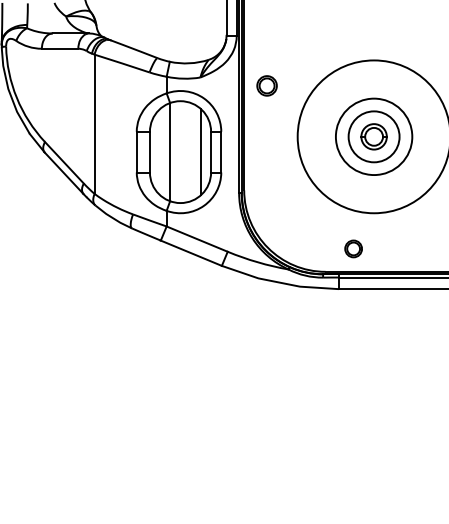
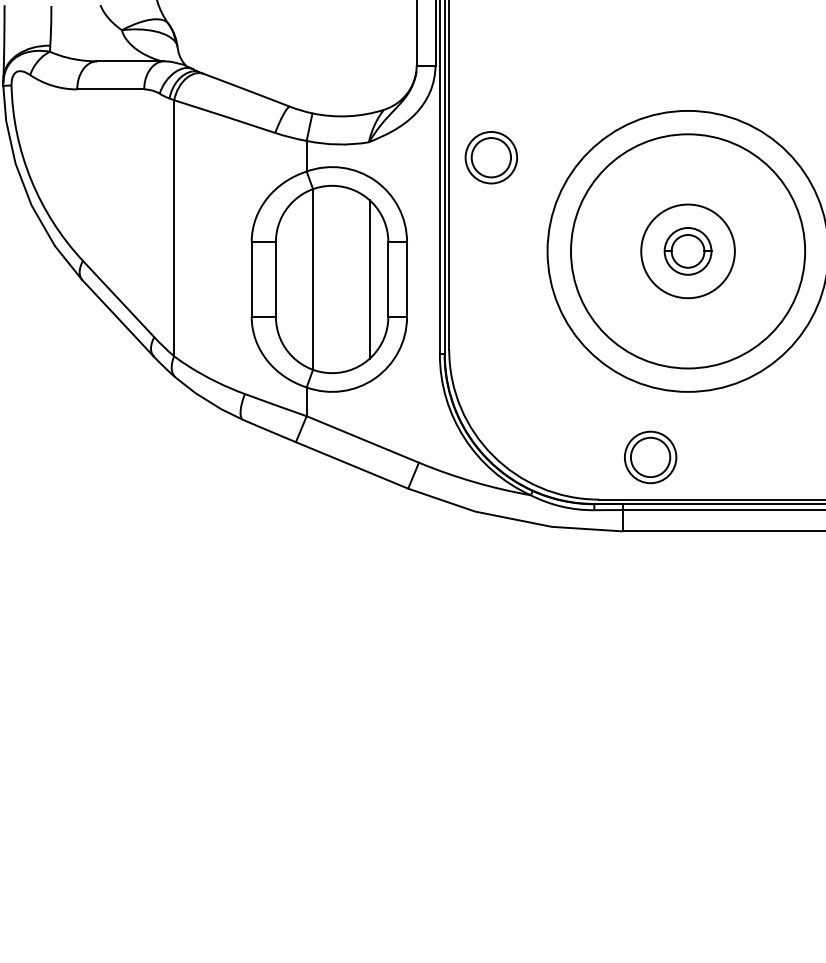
part: (266, 85) -> (490, 156), size x1.43
circle: (373, 136) -> (686, 250), size x1.67
part: (353, 248) -> (650, 456), size x1.67

